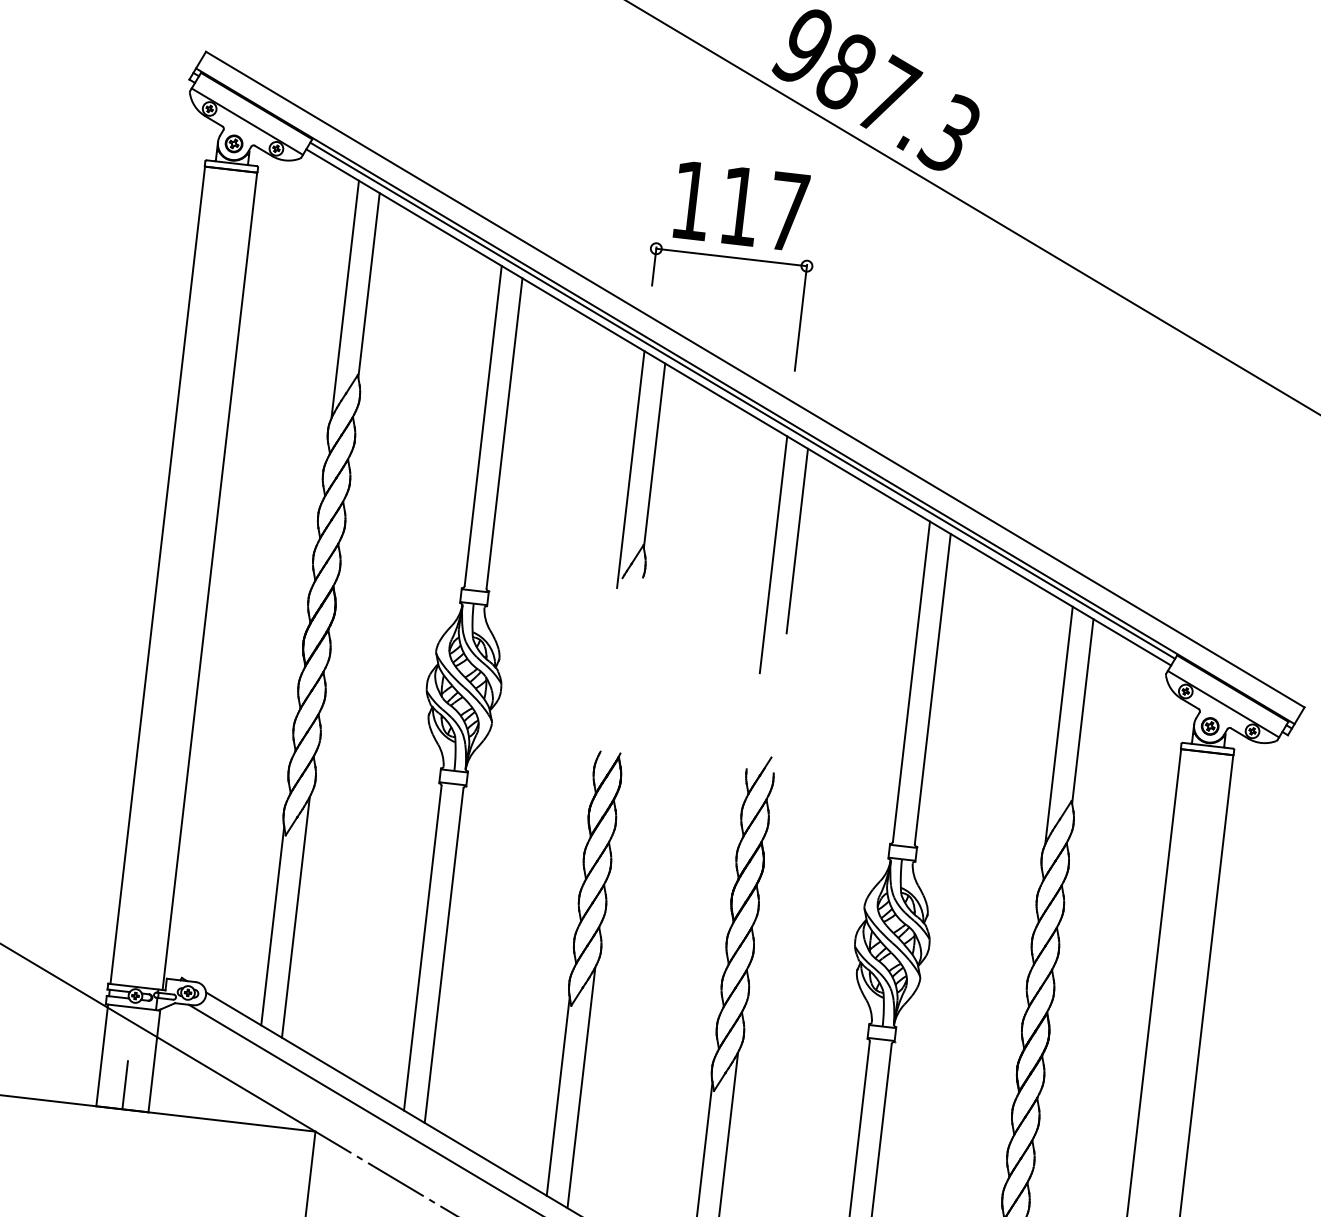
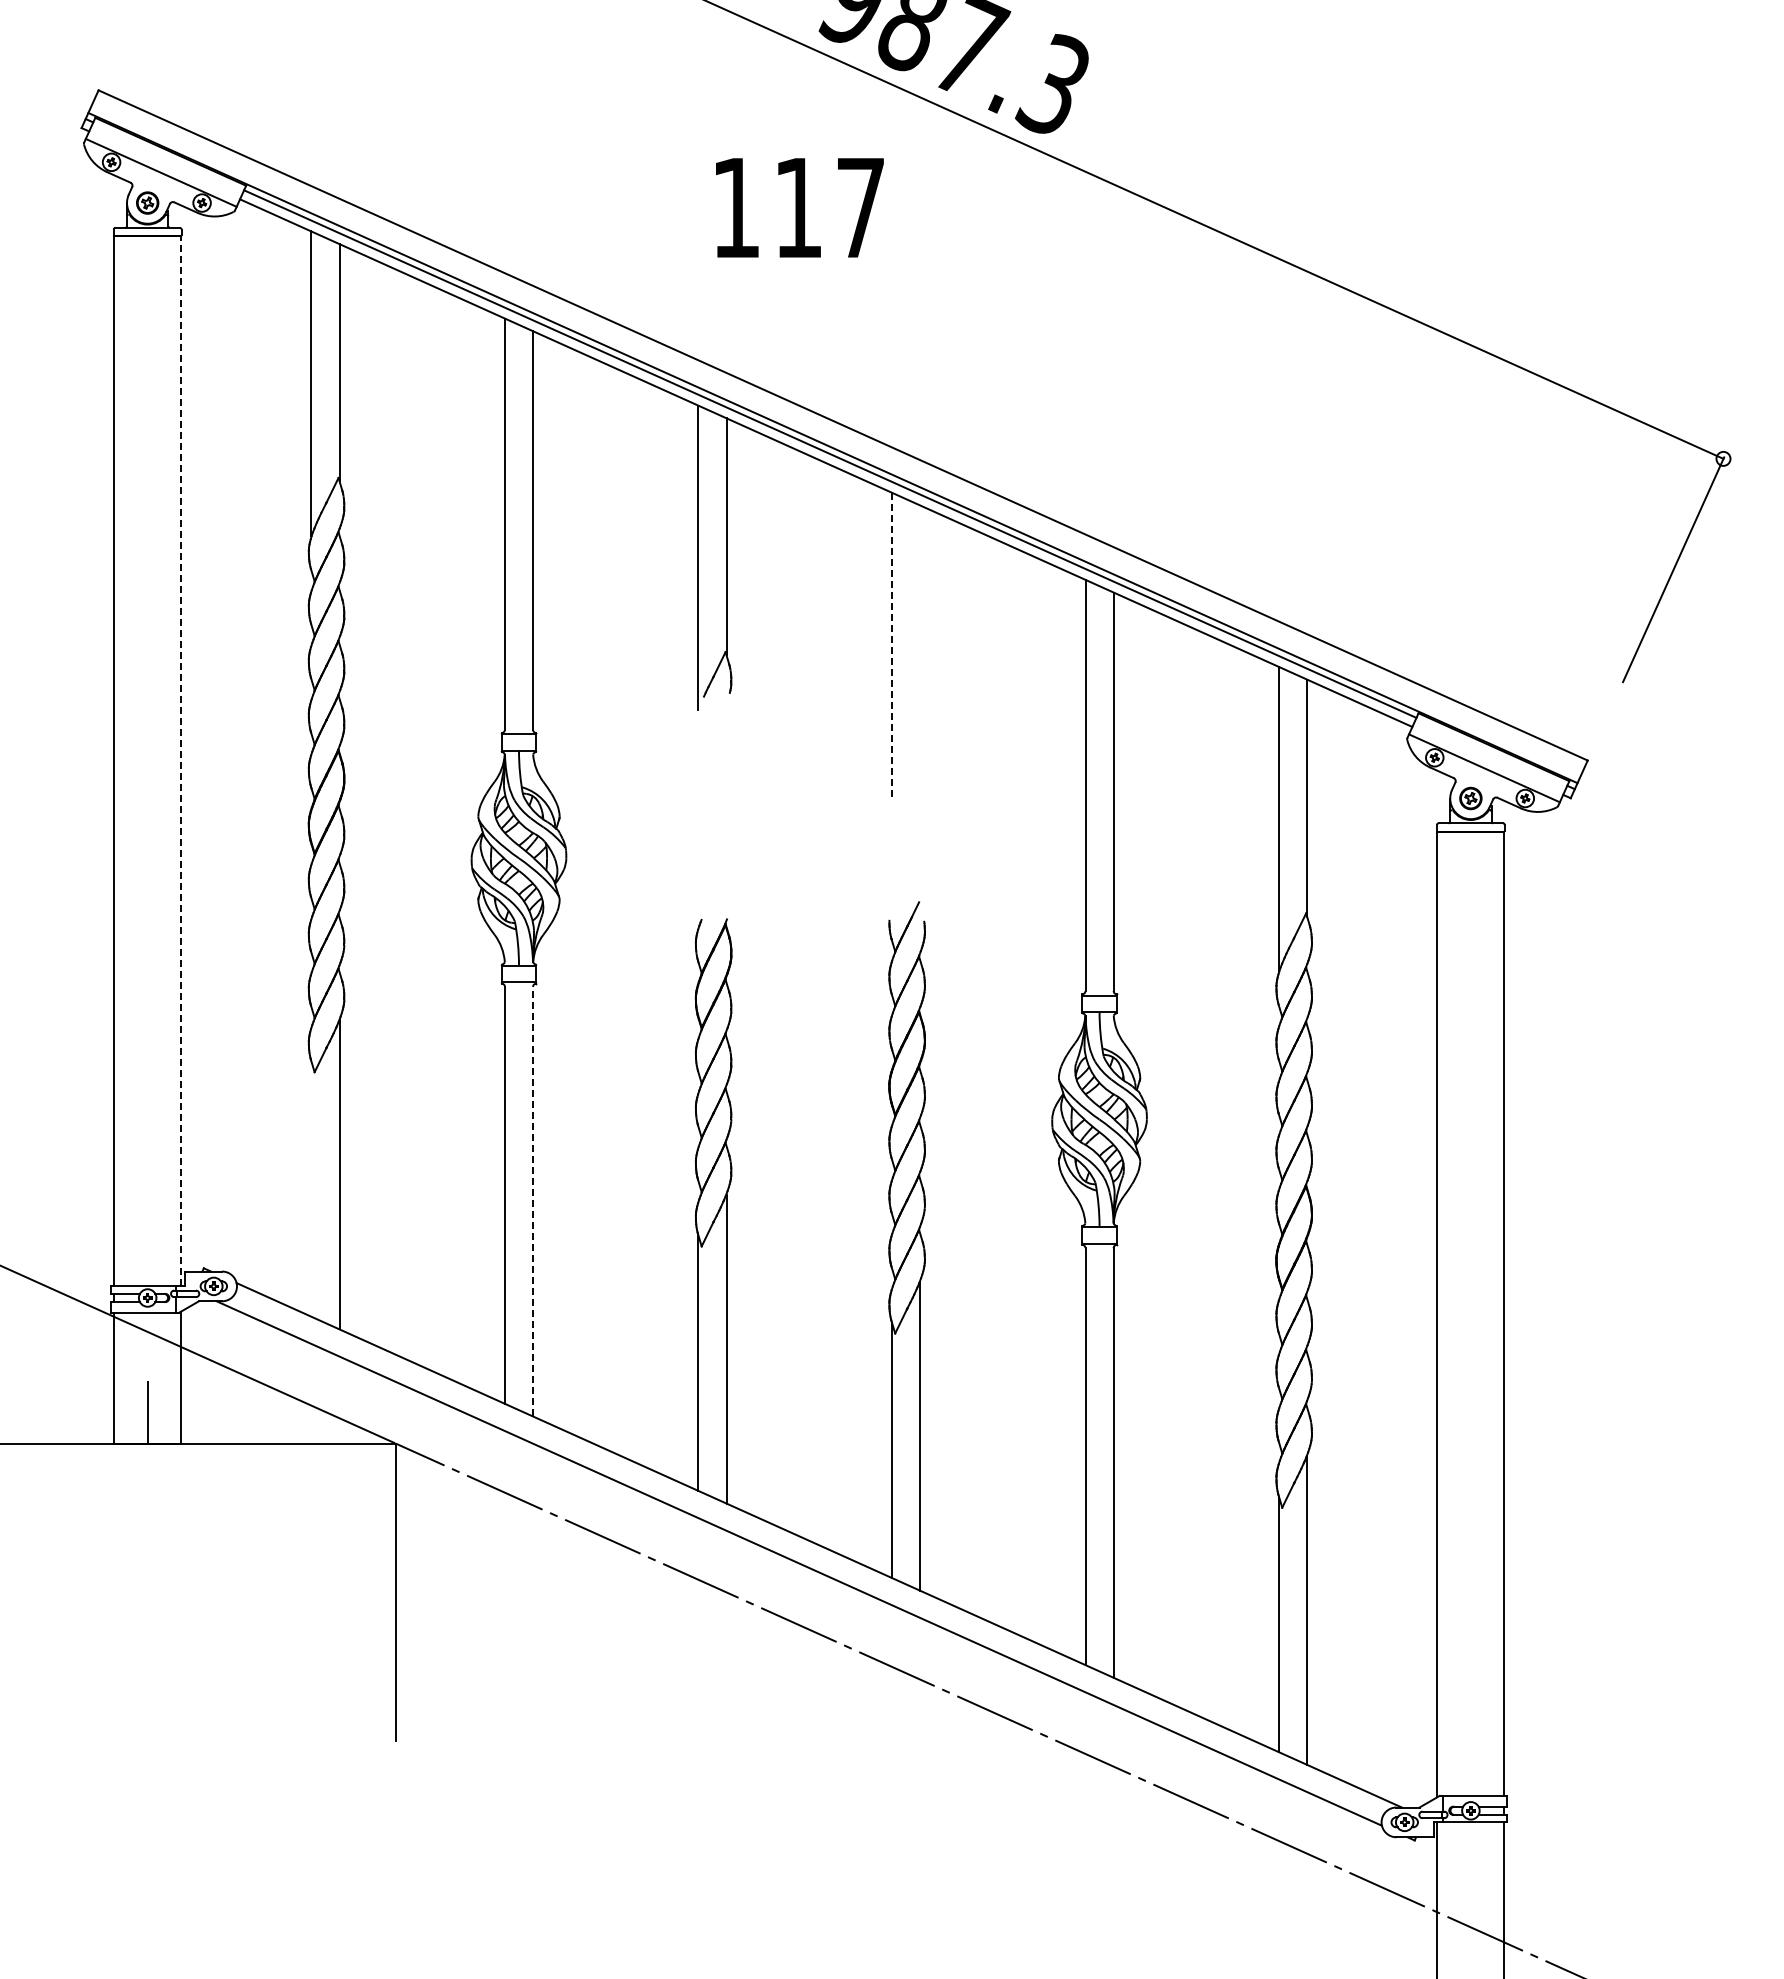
part: (731, 257) -> (794, 274), removed
line: (797, 540) -> (920, 623), removed
line: (773, 554) -> (891, 644), solid -> dashed
line: (210, 580) -> (181, 760), solid -> dashed
line: (272, 925) -> (311, 1188), removed
line: (444, 955) -> (533, 1201), solid -> dashed

